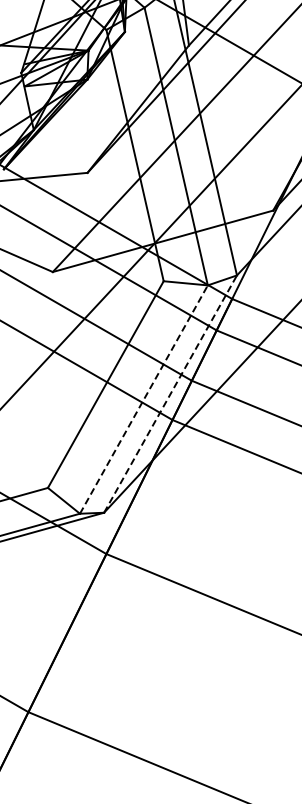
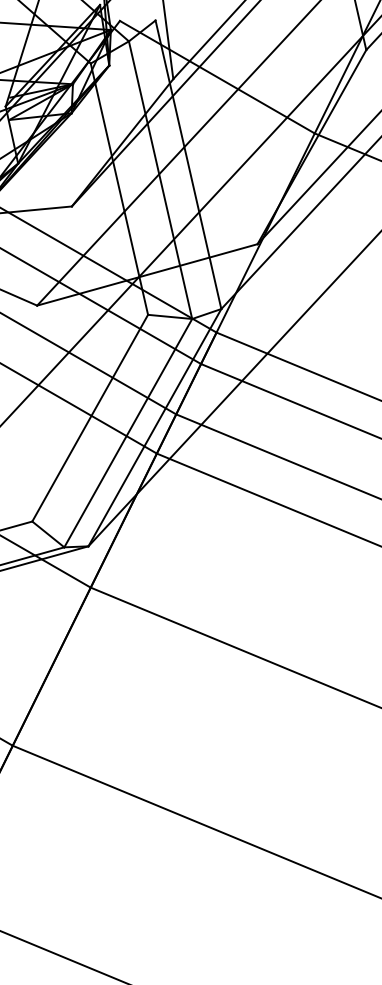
line: (170, 393) -> (154, 427), dashed -> solid
line: (144, 399) -> (128, 433), dashed -> solid

